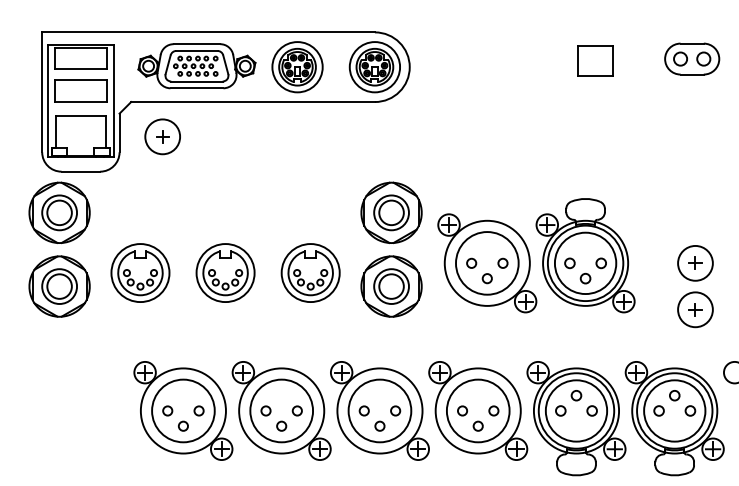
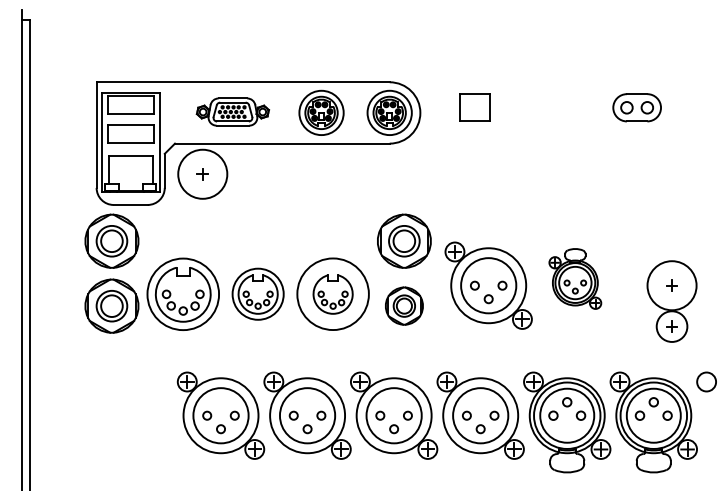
part: (691, 58) -> (636, 107), moved
part: (594, 61) -> (474, 107), moved
part: (196, 65) -> (232, 111), size x0.7
circle: (162, 135) -> (202, 173), size x1.6
part: (585, 255) -> (575, 278), size x0.6
circle: (694, 263) -> (671, 285), size x1.6
part: (139, 272) -> (182, 293), size x1.4
circle: (309, 272) -> (332, 293), size x1.4
part: (391, 285) -> (404, 305), size x0.7

